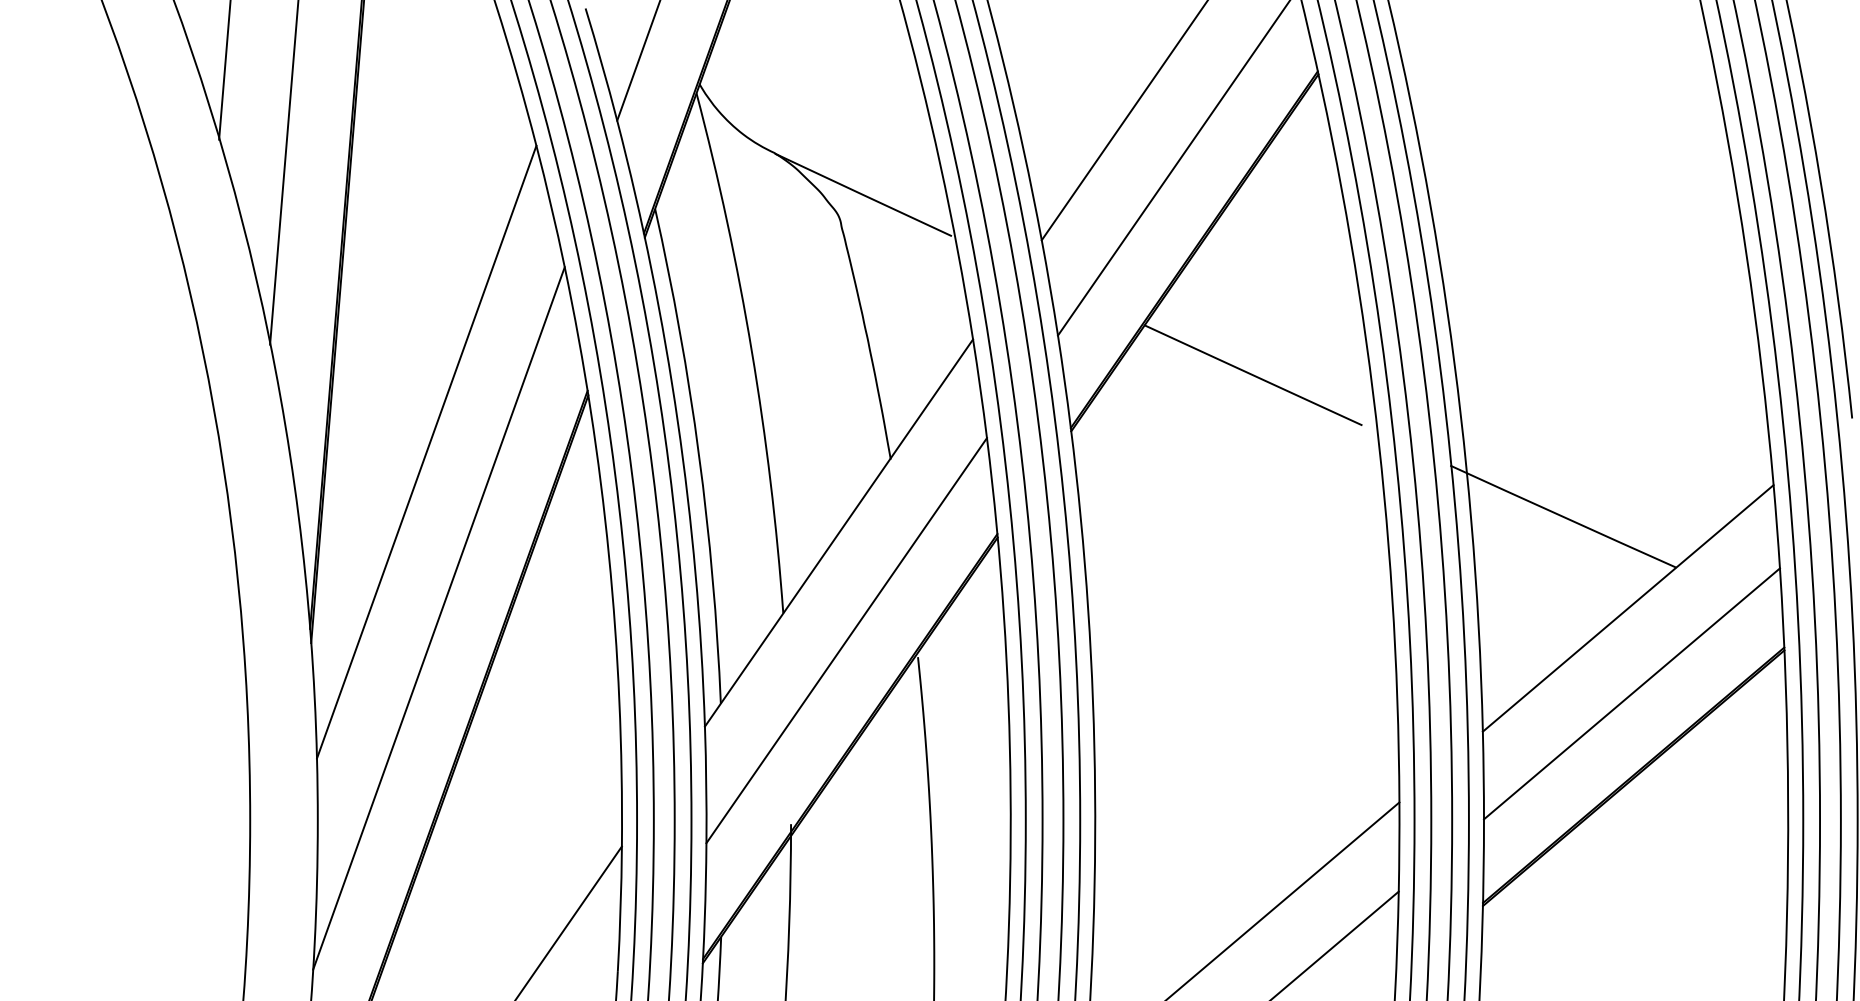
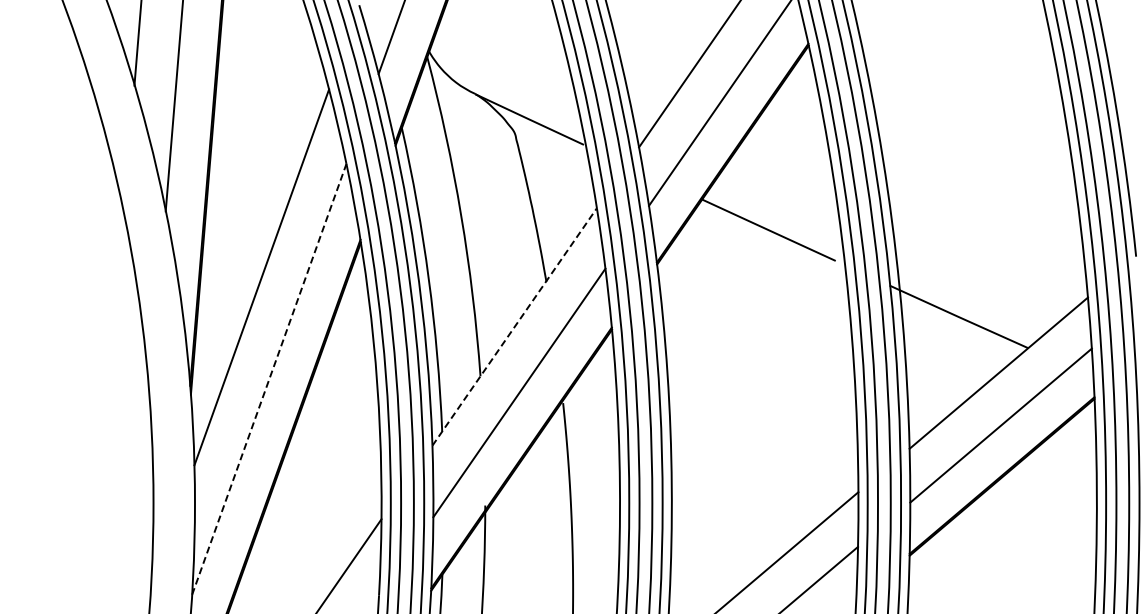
line: (838, 532) -> (514, 326), solid -> dashed
line: (439, 618) -> (269, 379), solid -> dashed

